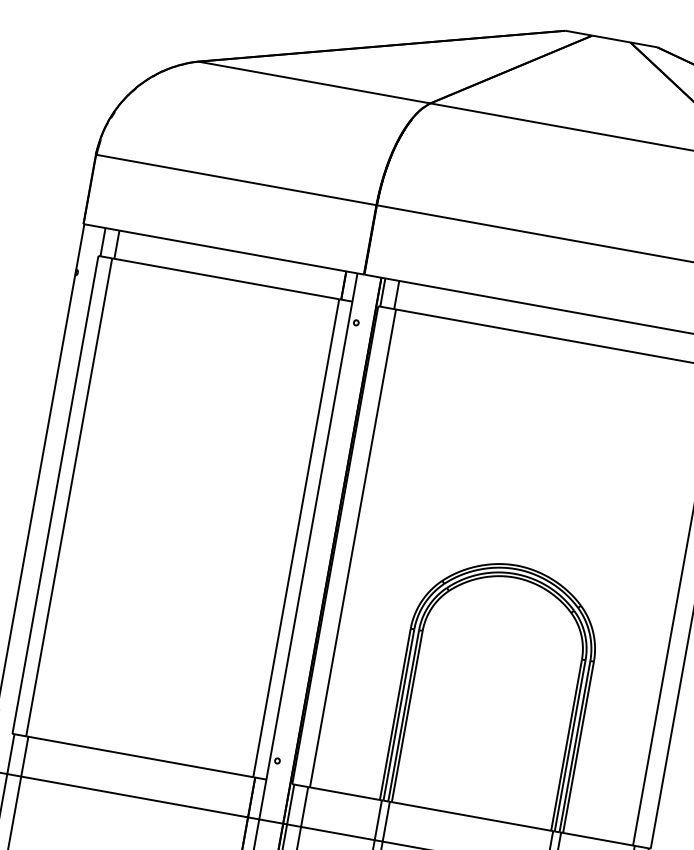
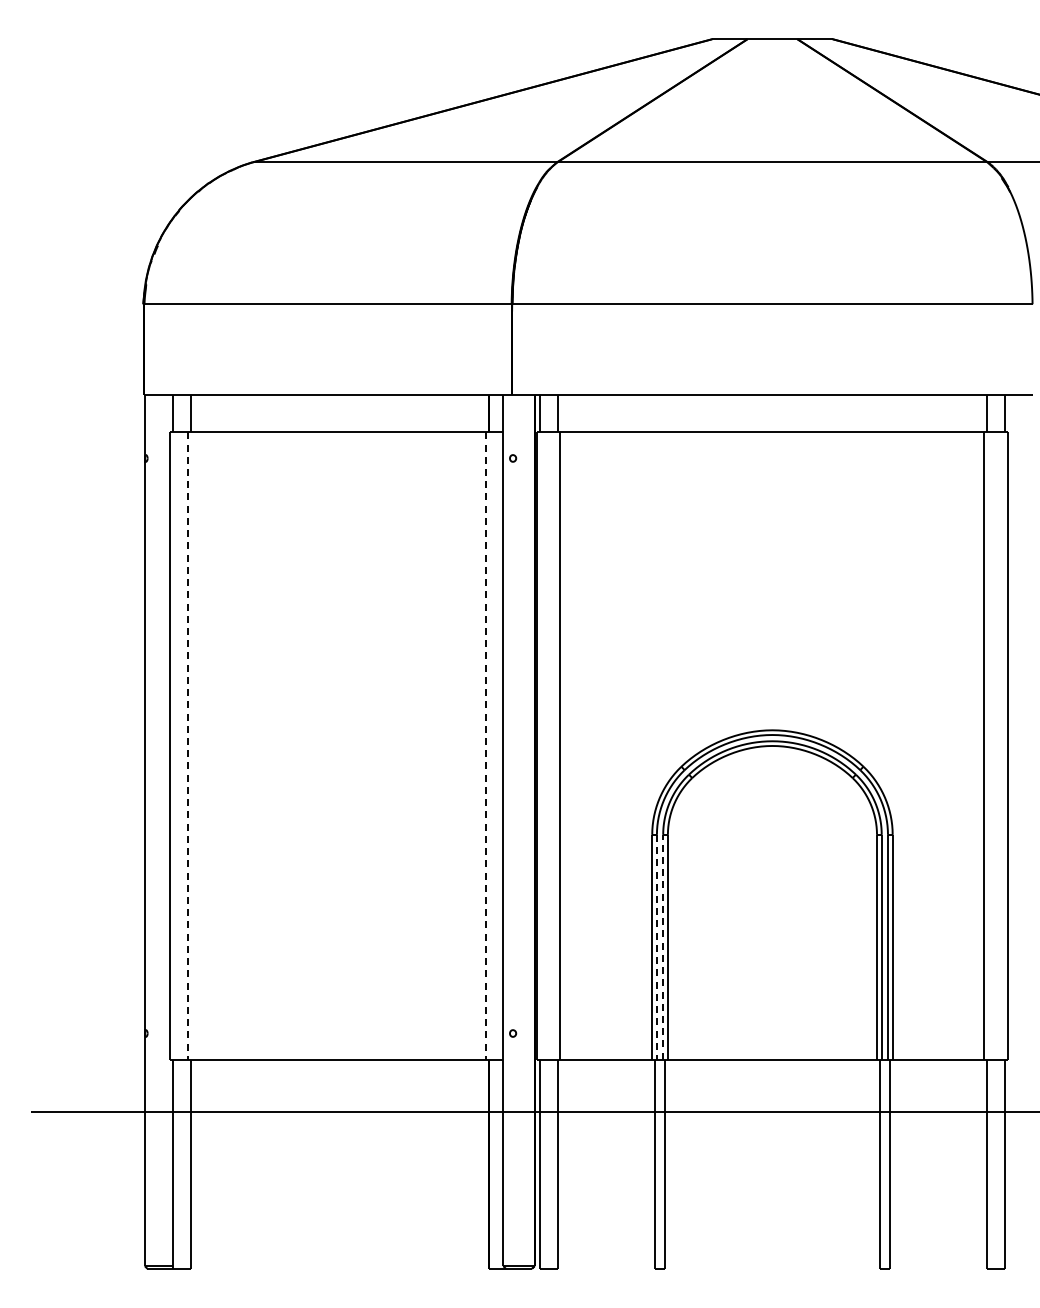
line: (68, 496) -> (187, 745), solid -> dashed
line: (295, 537) -> (485, 745), solid -> dashed
line: (398, 715) -> (656, 947), solid -> dashed
line: (404, 715) -> (663, 946), solid -> dashed

